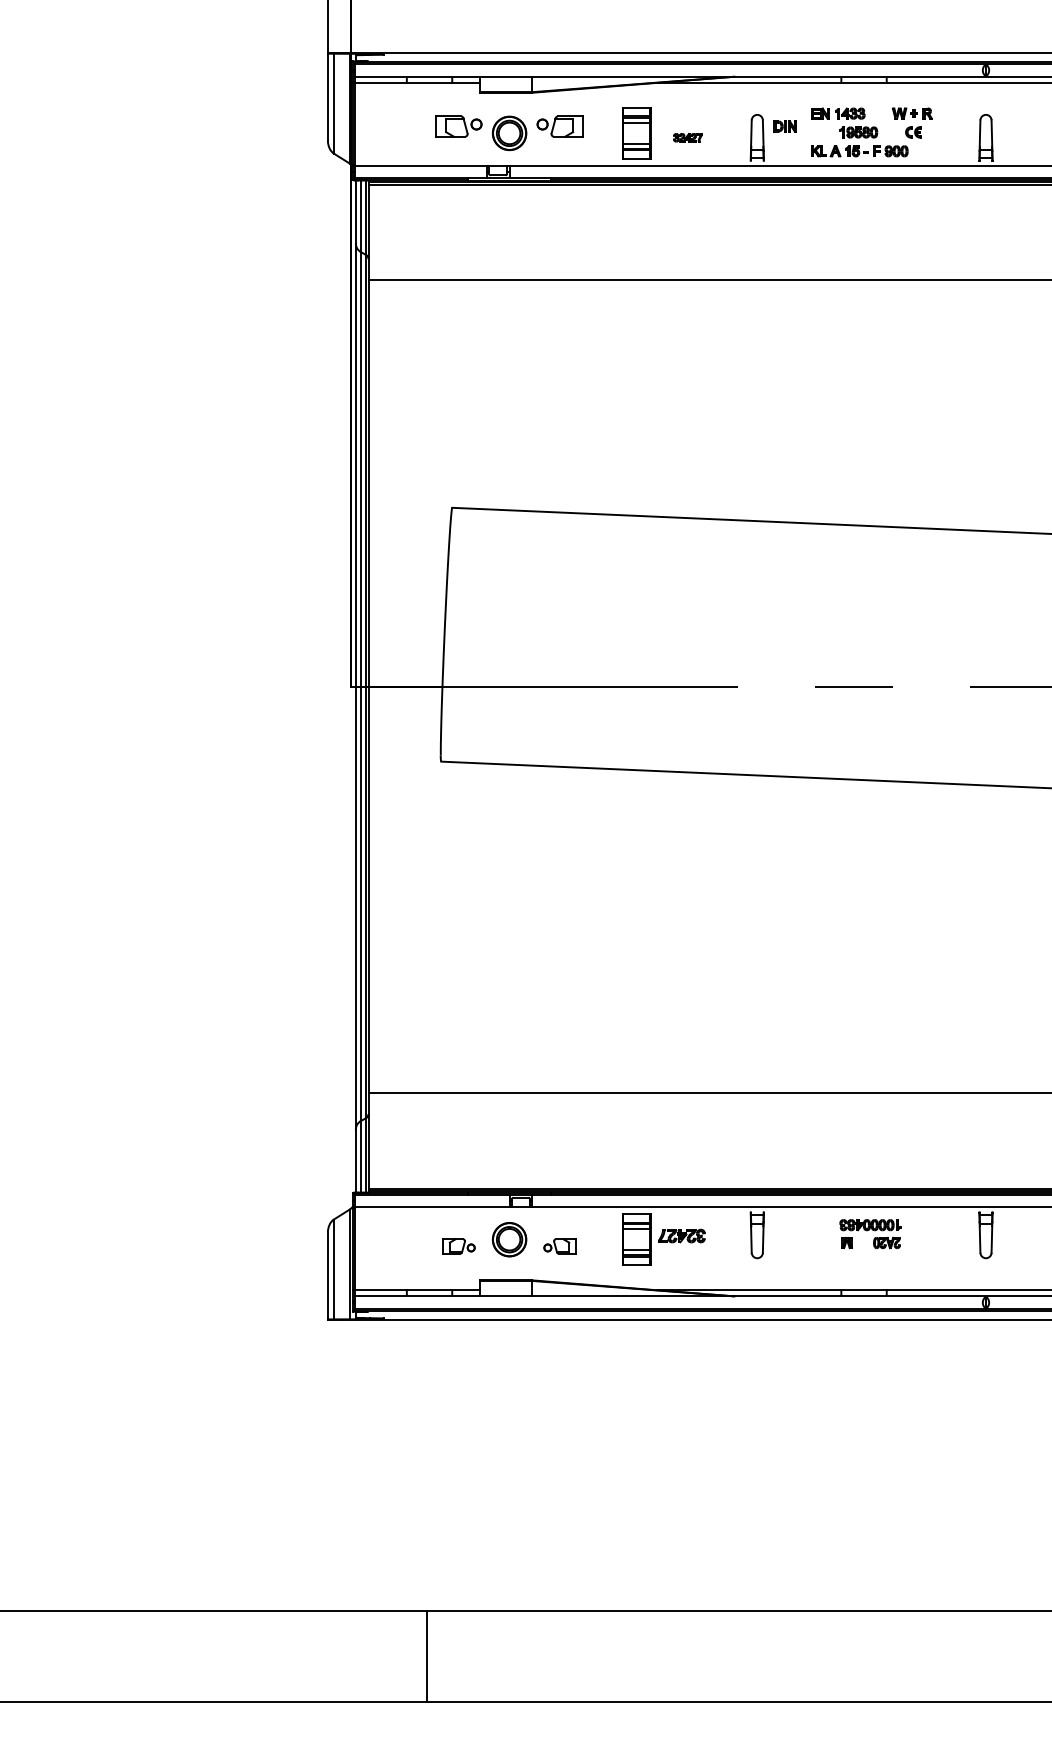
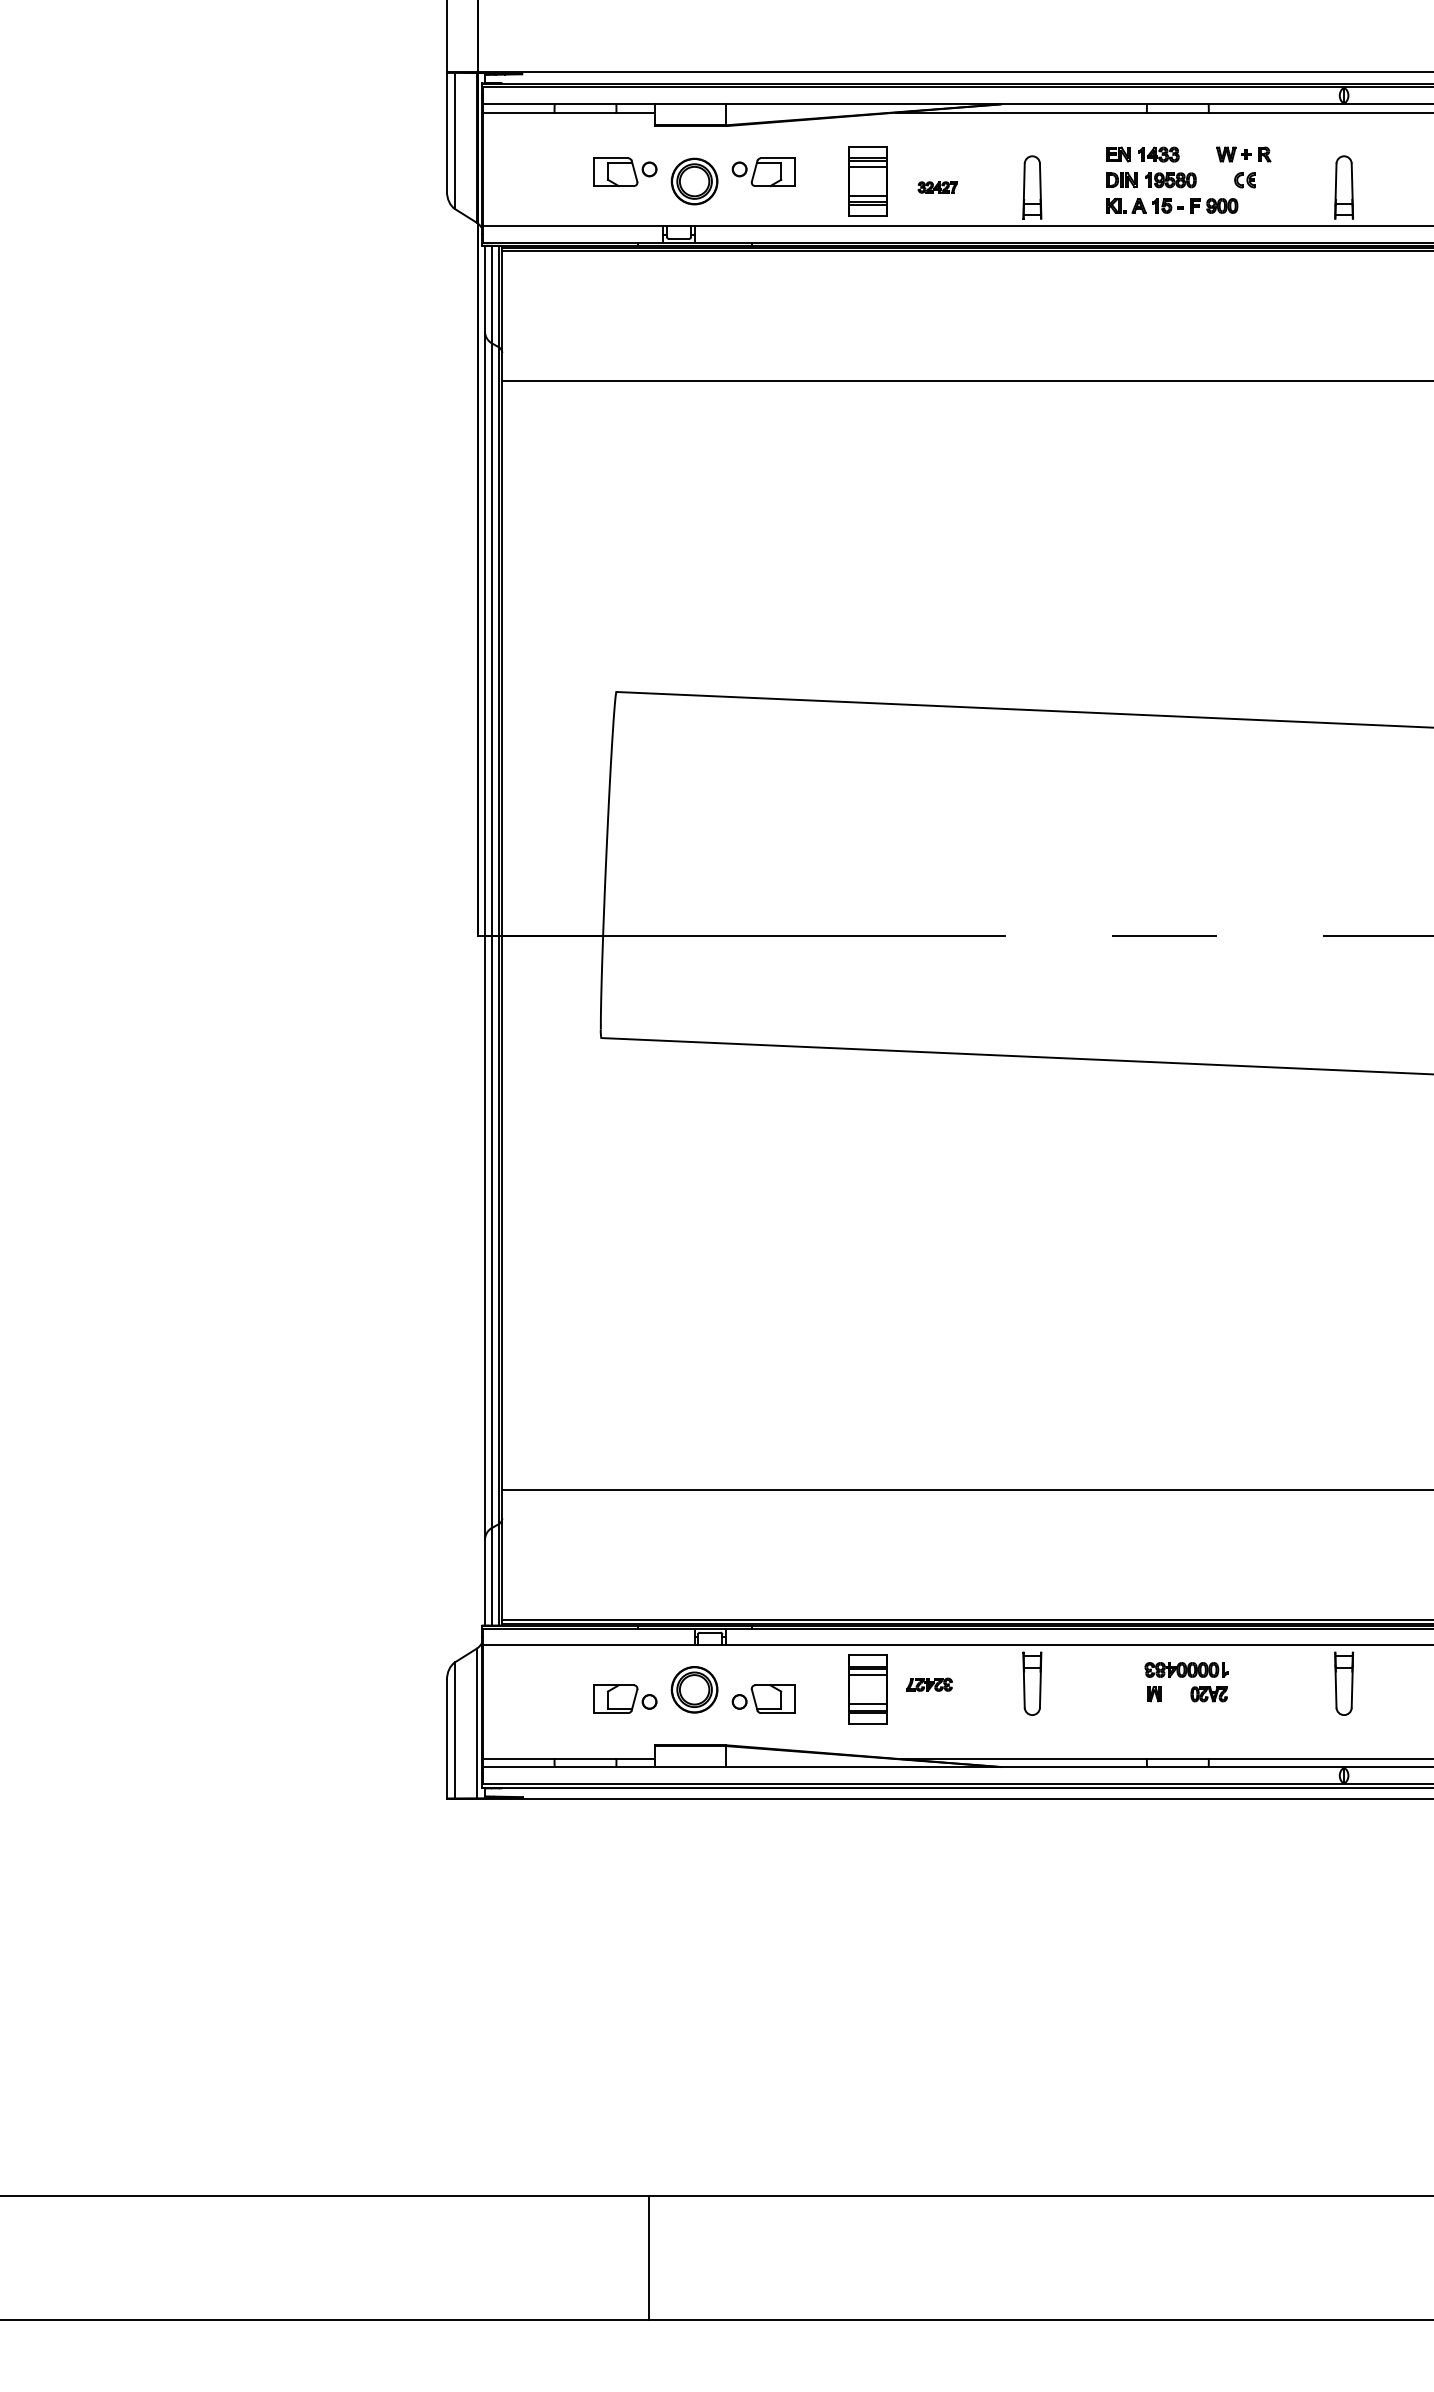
part: (785, 126) -> (1121, 180), moved
part: (681, 1235) -> (929, 1684), size x0.71
part: (458, 1246) -> (625, 1698), size x1.43
part: (560, 1246) -> (763, 1698), size x1.43
line: (427, 1656) -> (648, 2257), moved

